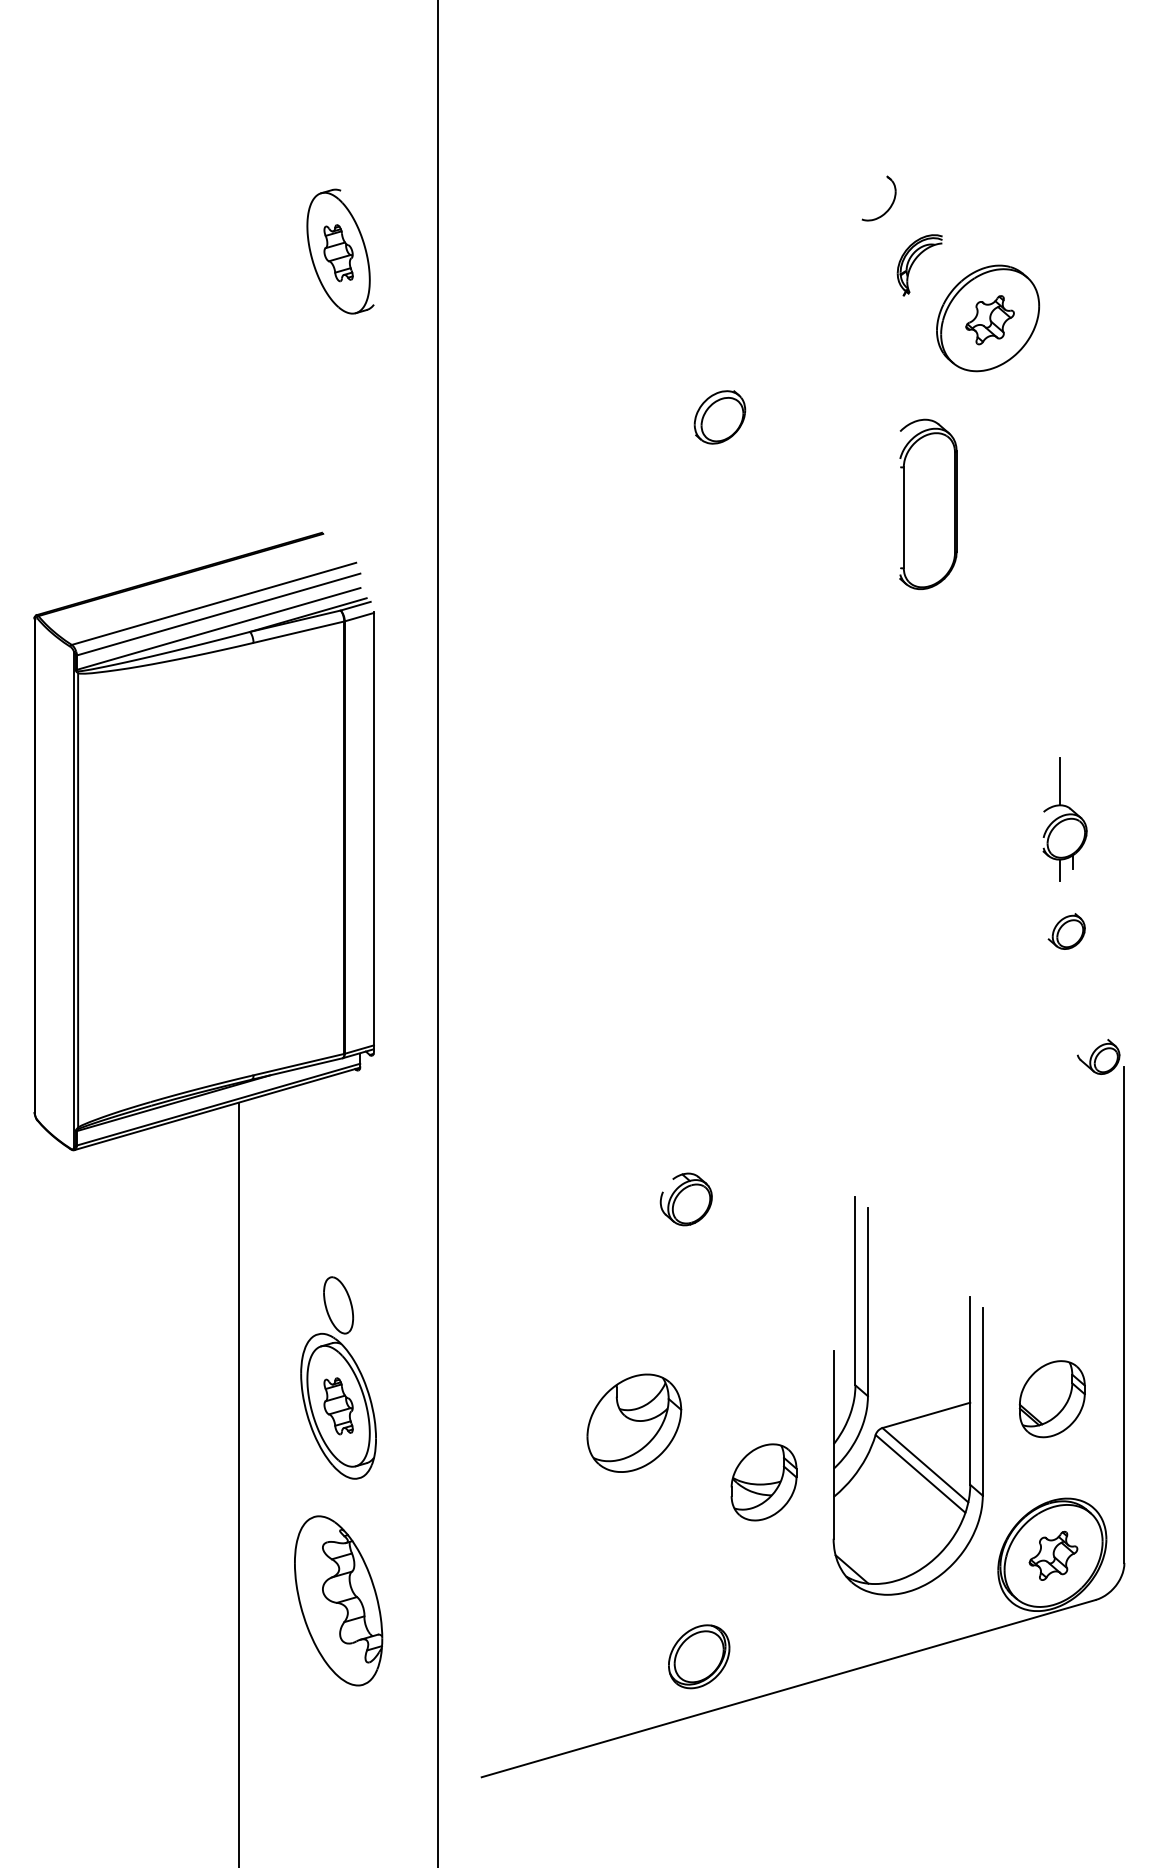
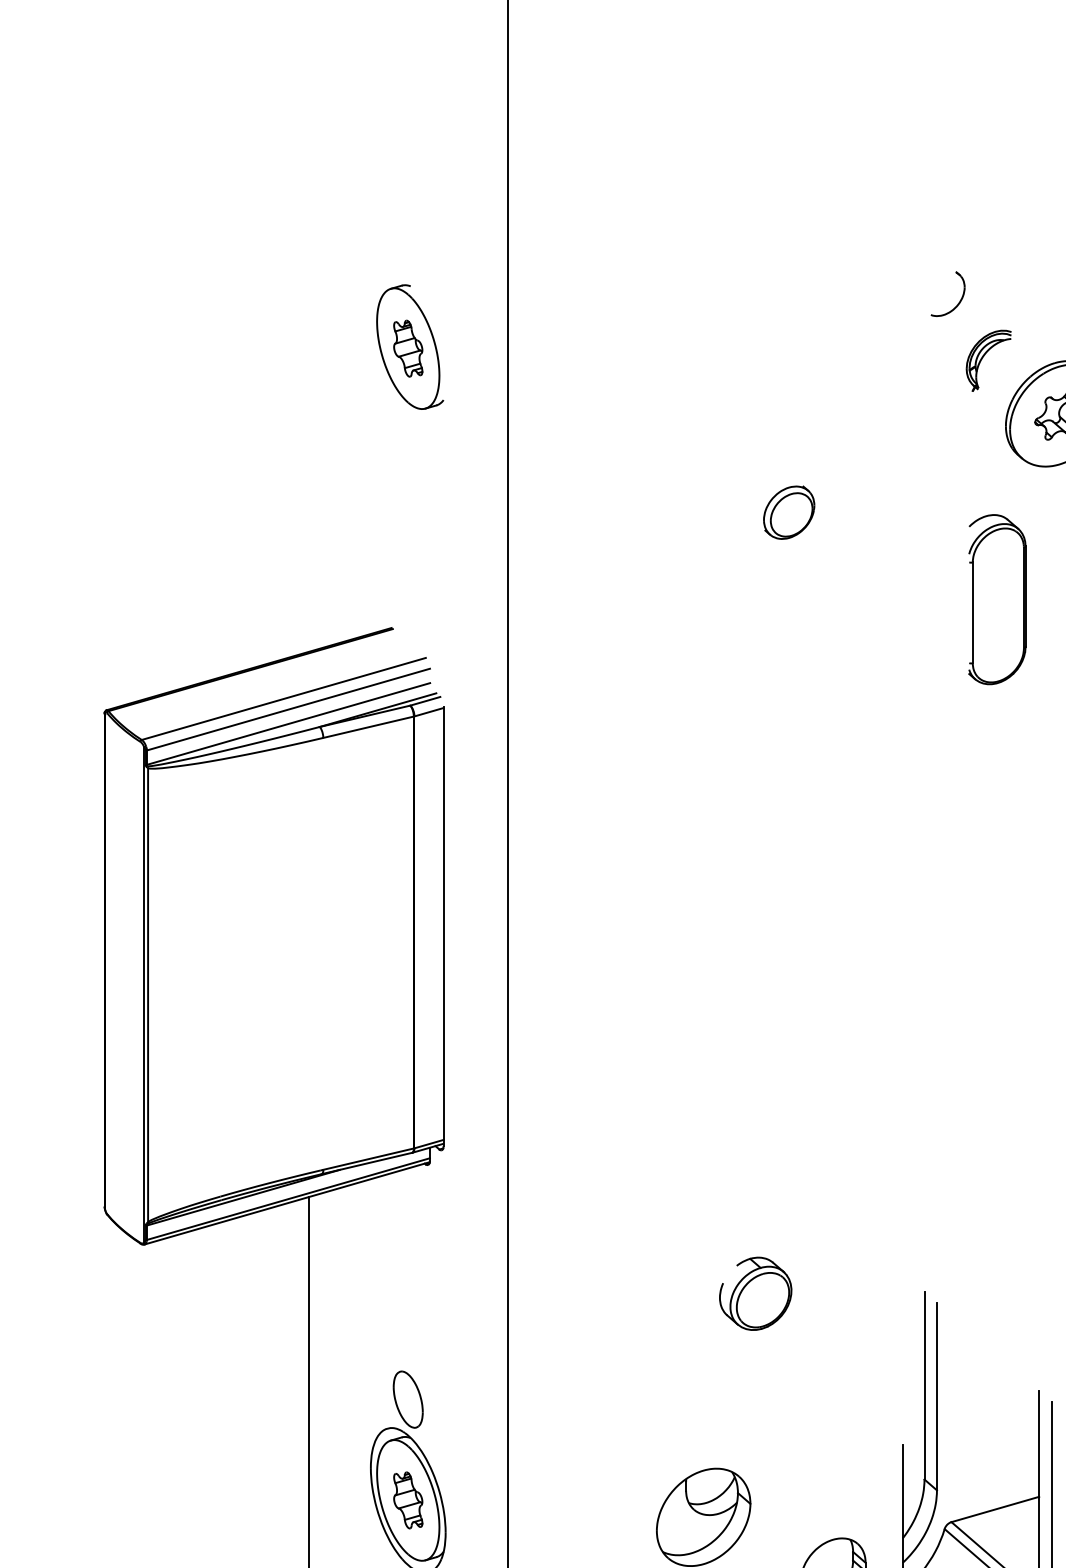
part: (685, 1199) -> (754, 1293), size x1.4

